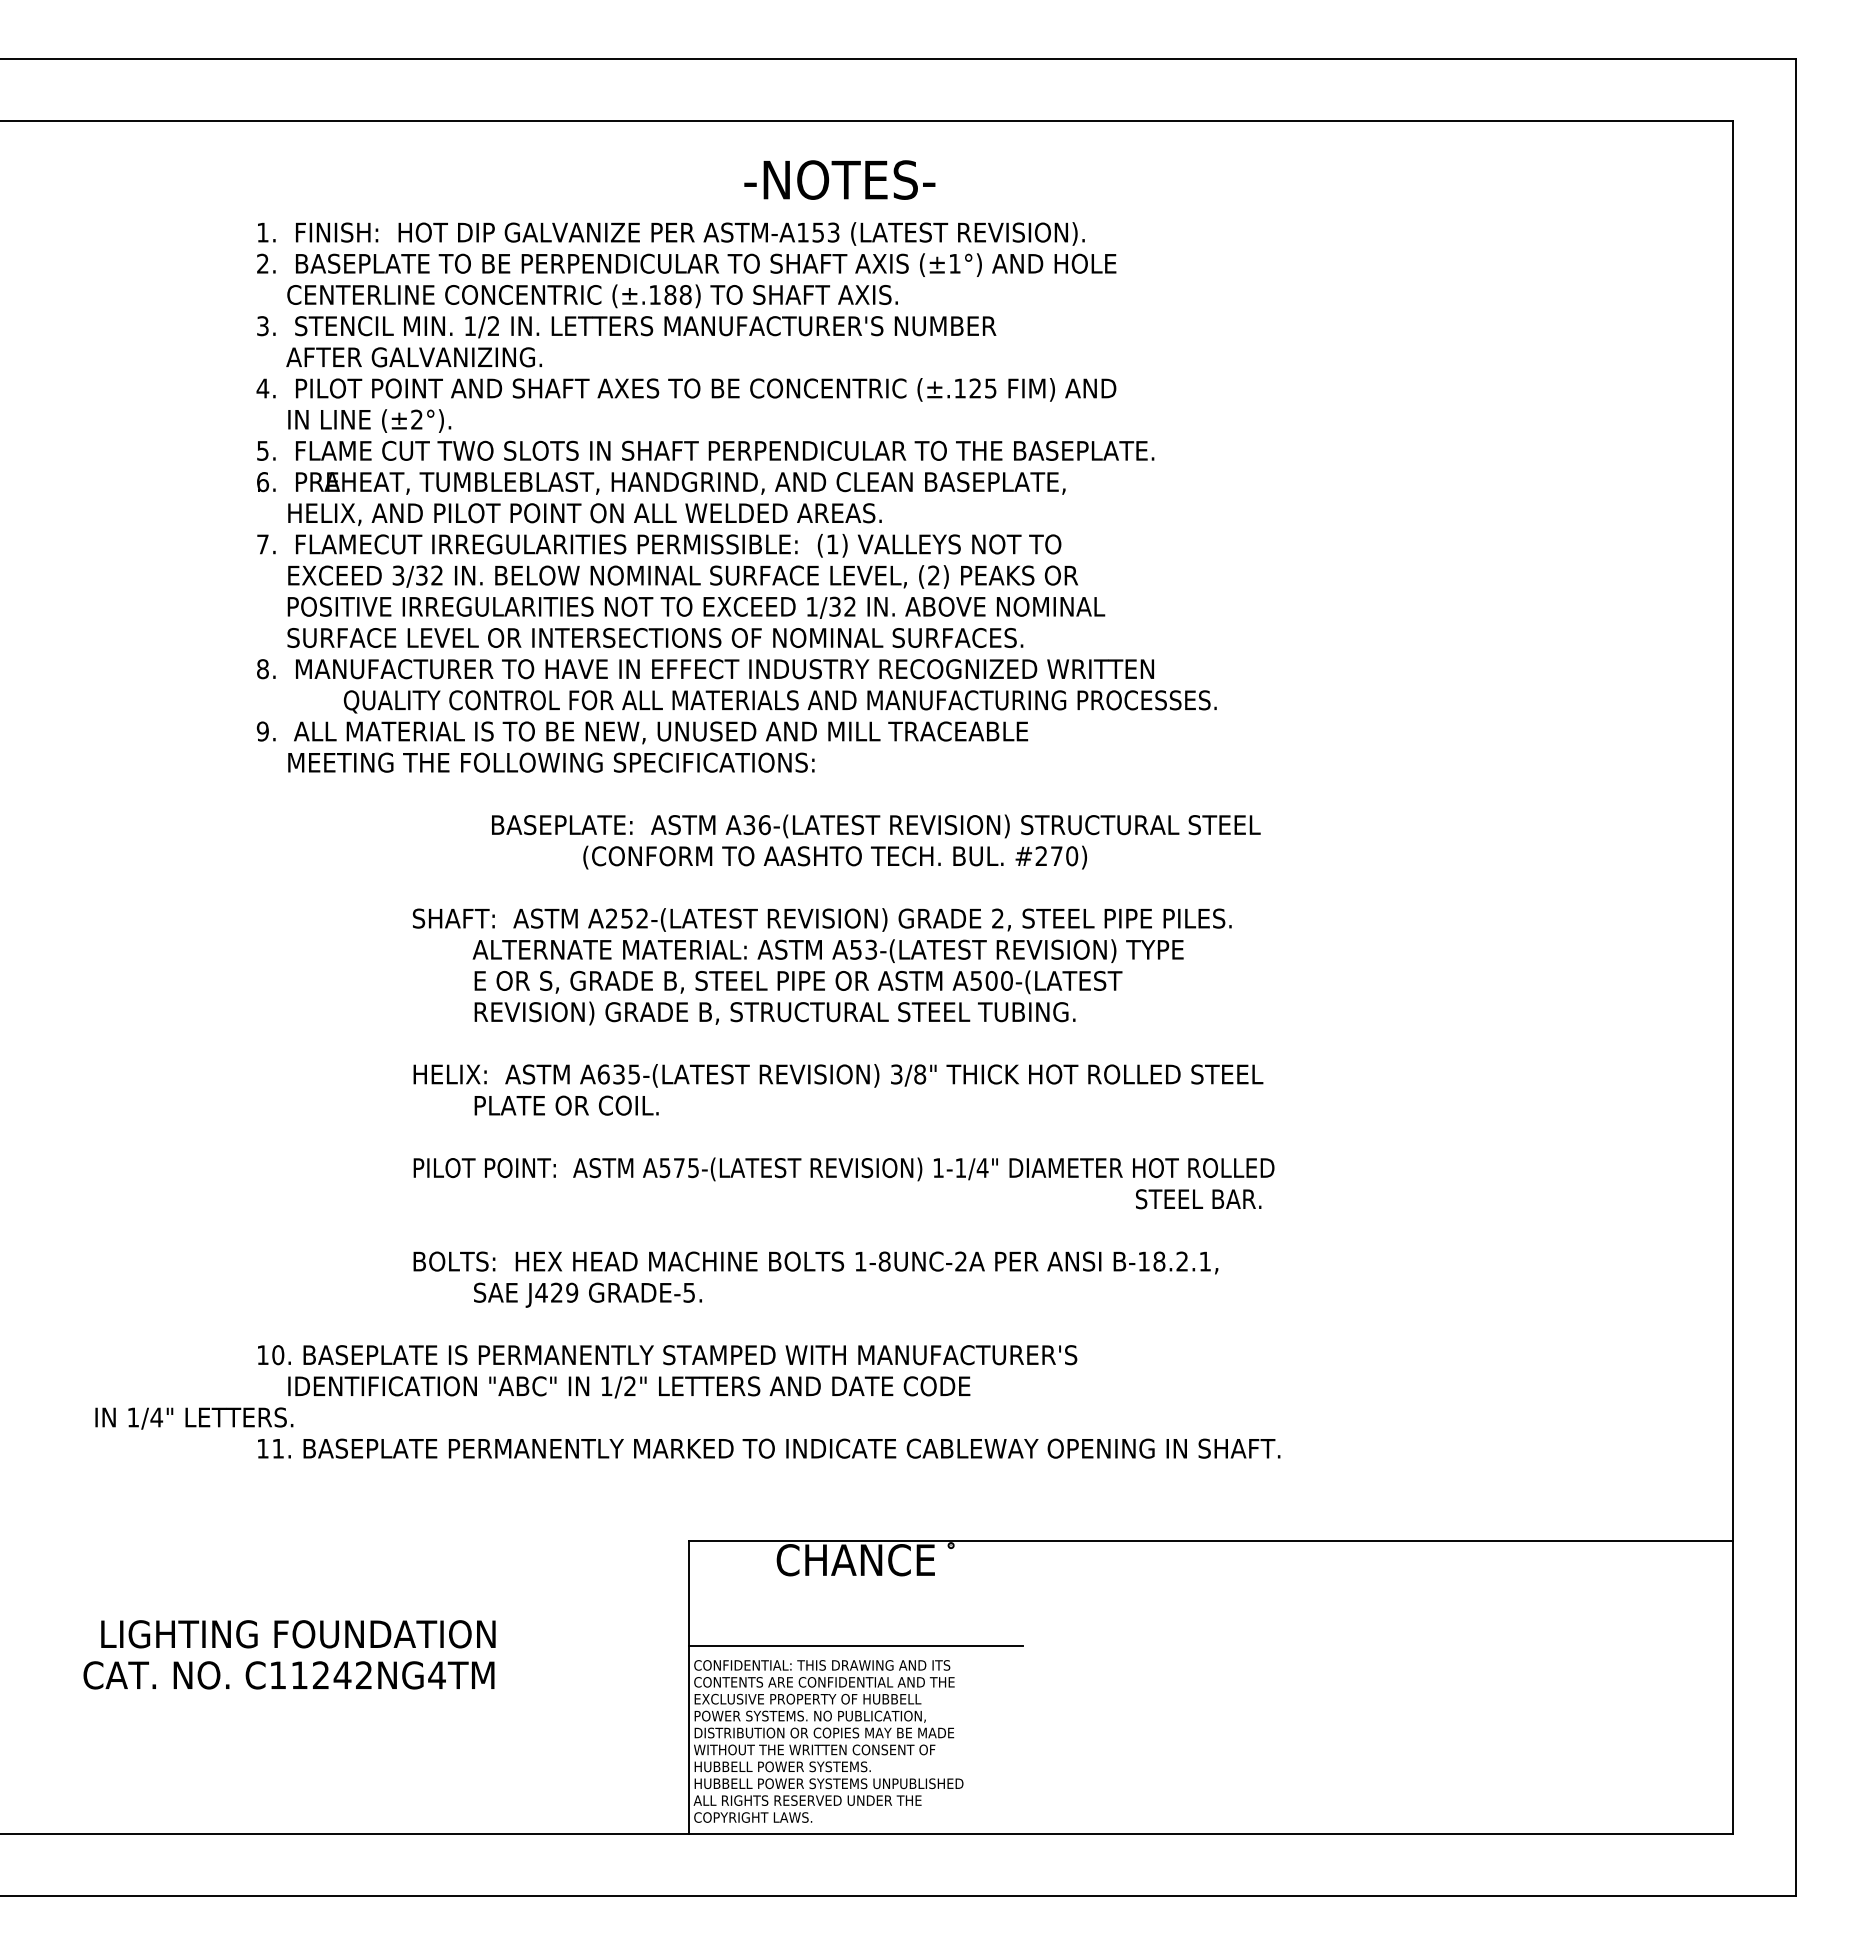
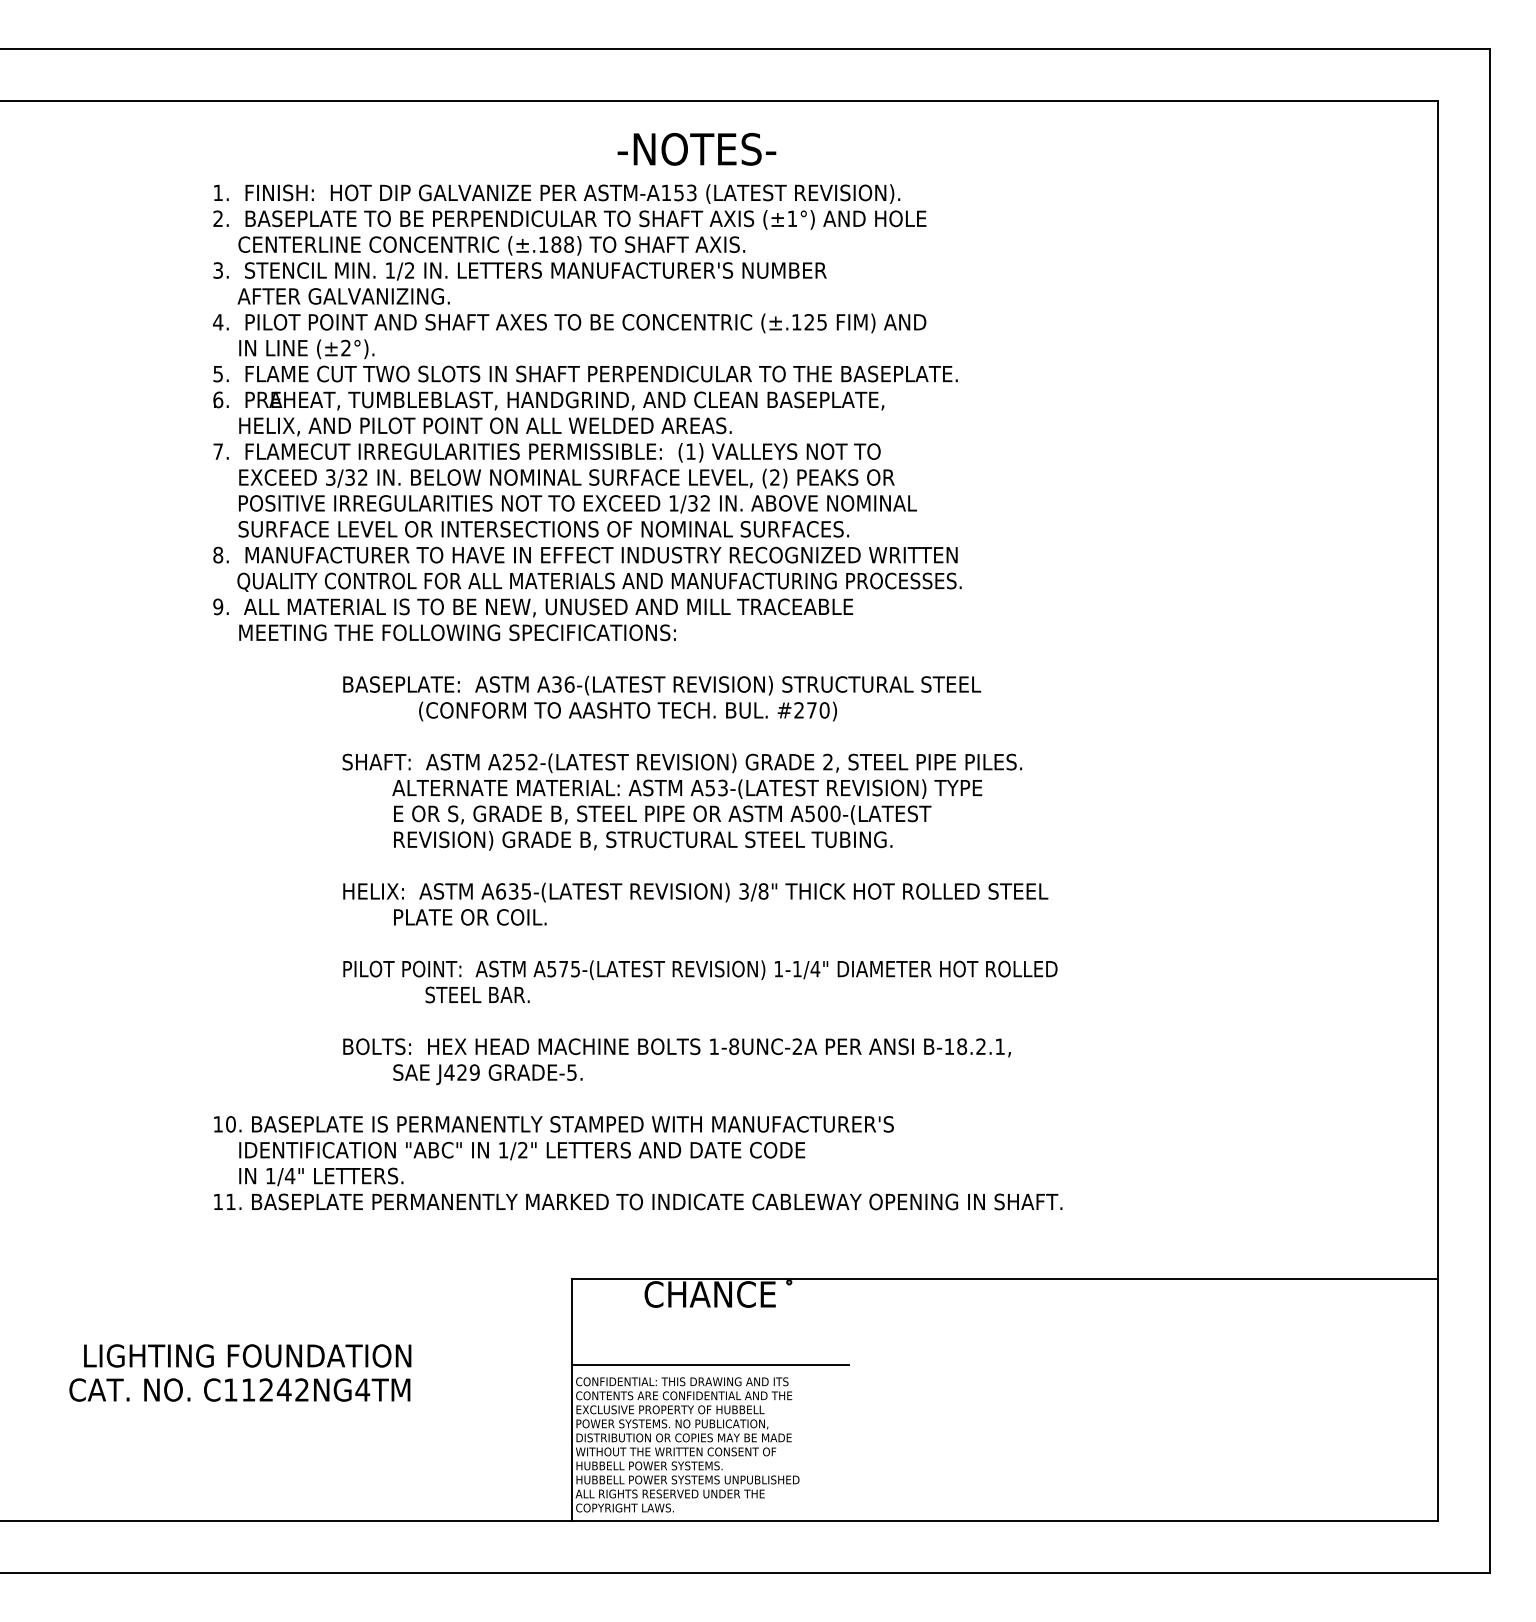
text: (780, 700) -> (599, 581), moved
text: (876, 841) -> (662, 698), moved
text: (1198, 1198) -> (477, 994), moved
text: (194, 1418) -> (321, 1176), moved

